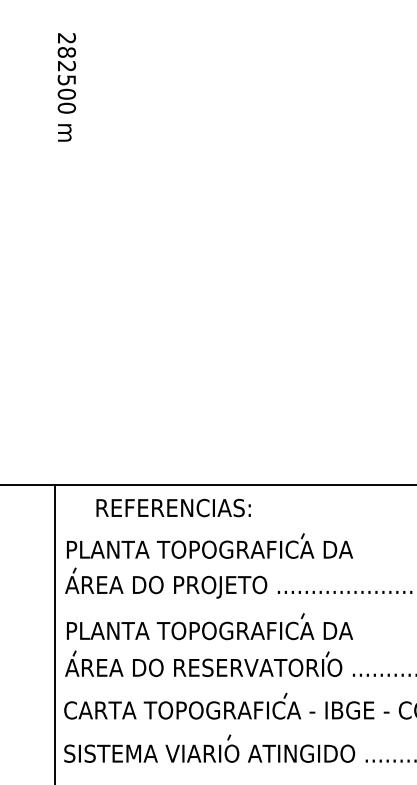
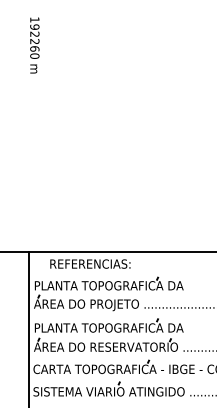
text: (66, 66) -> (34, 34), 282500 -> 192260

